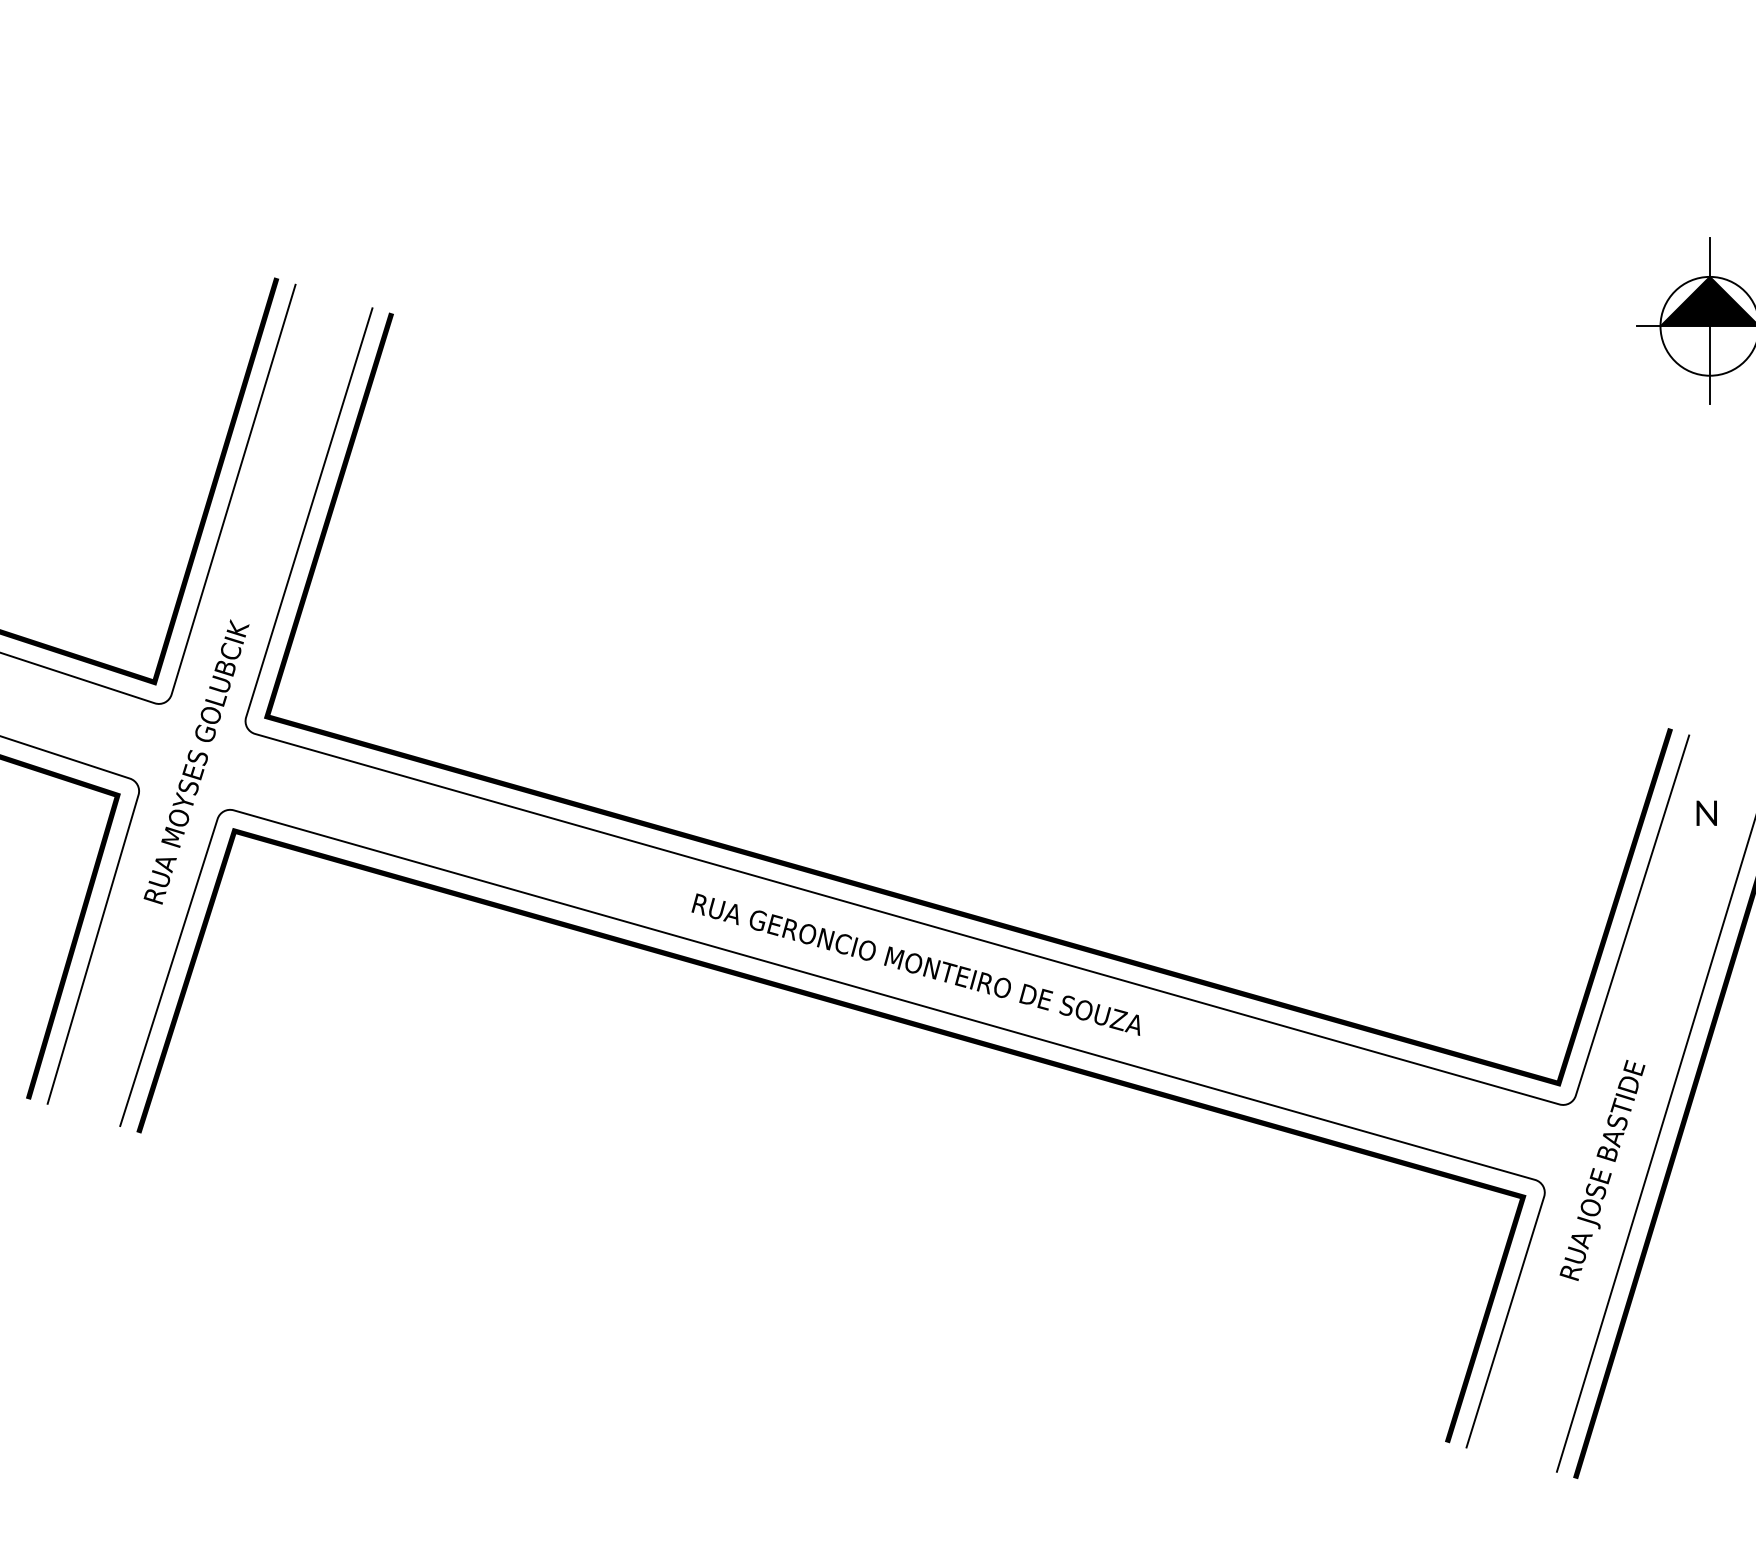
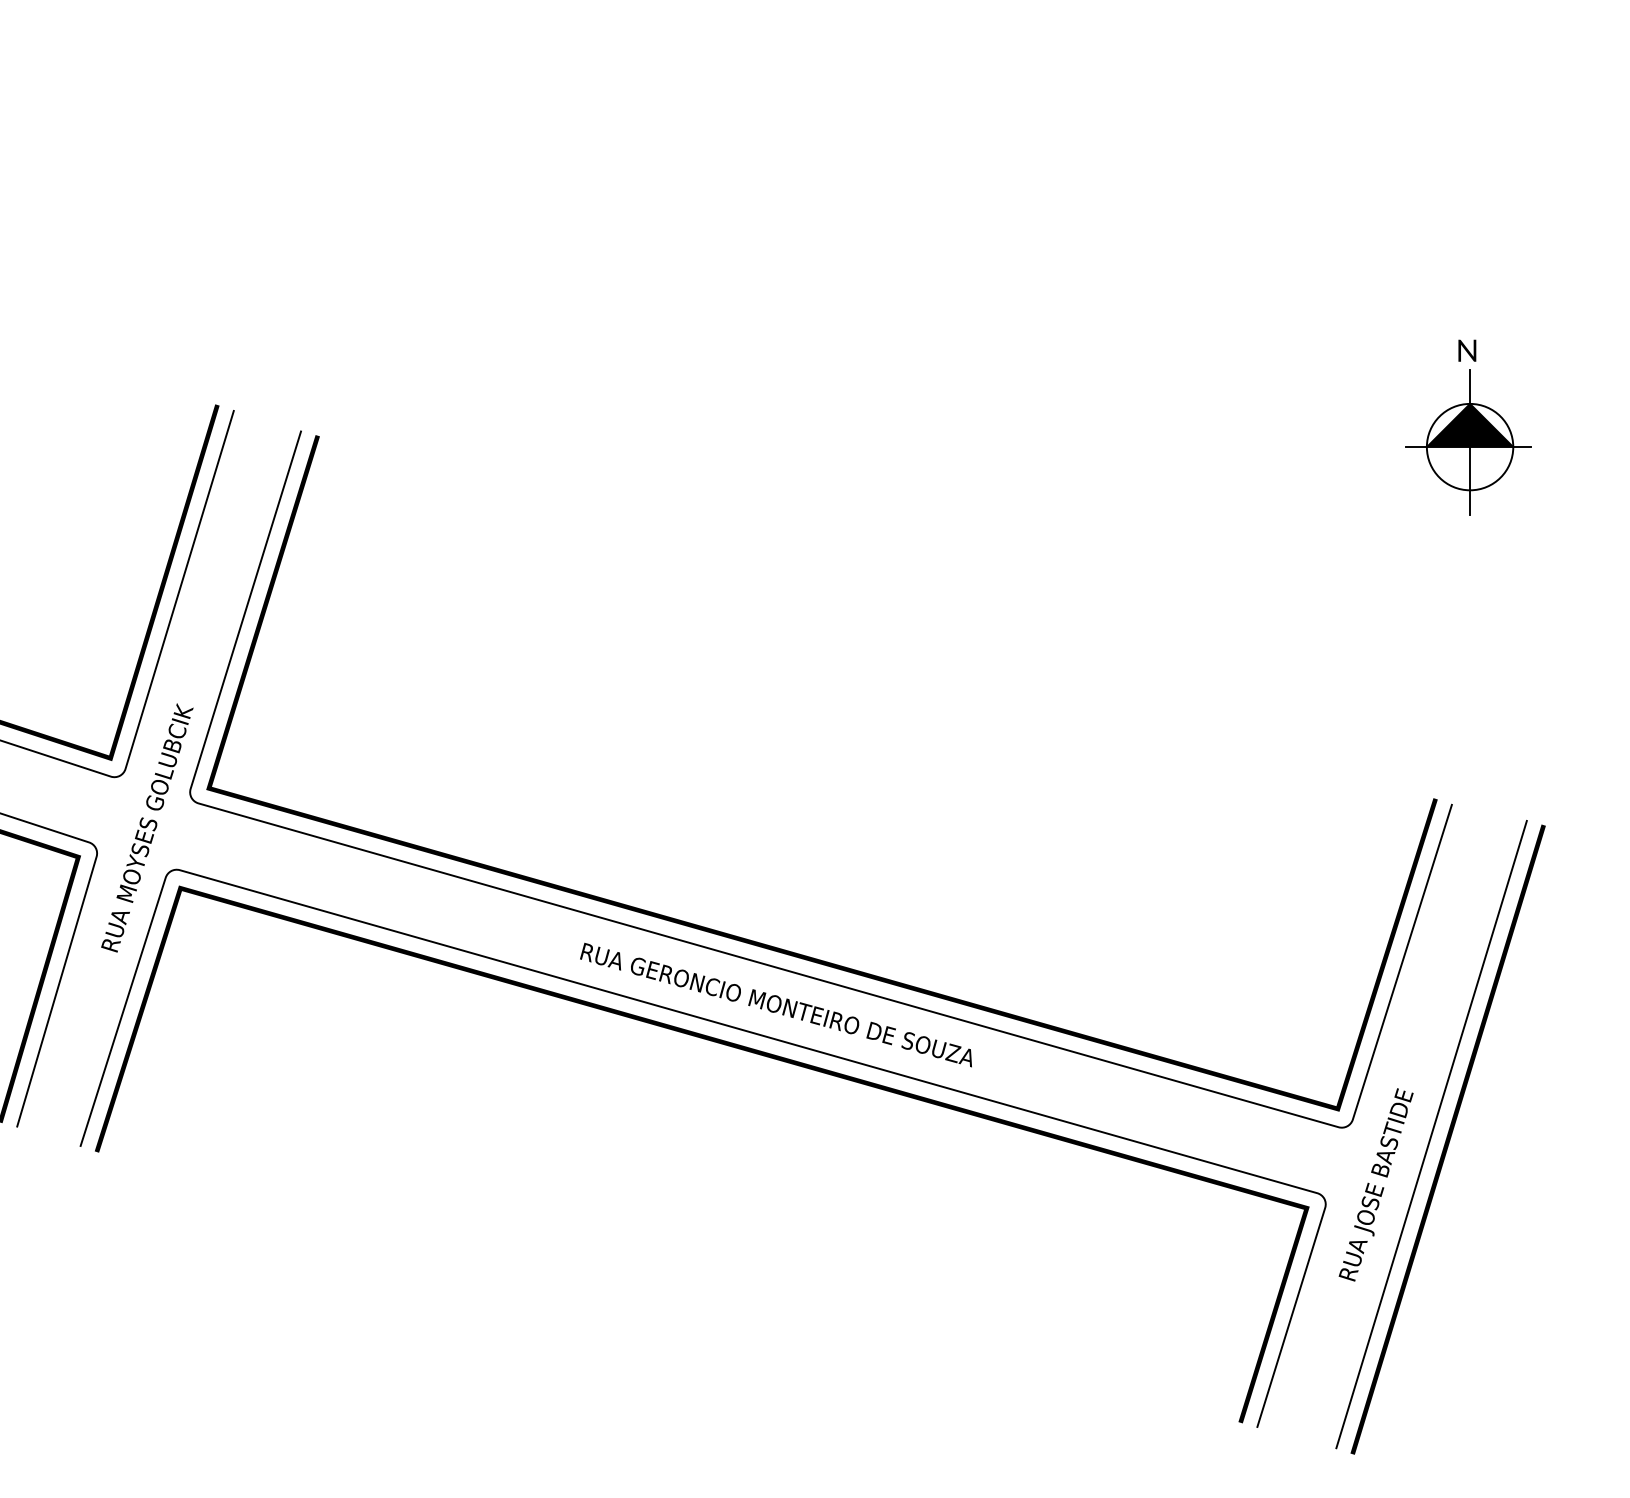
text: (1706, 812) -> (1467, 350), moved

